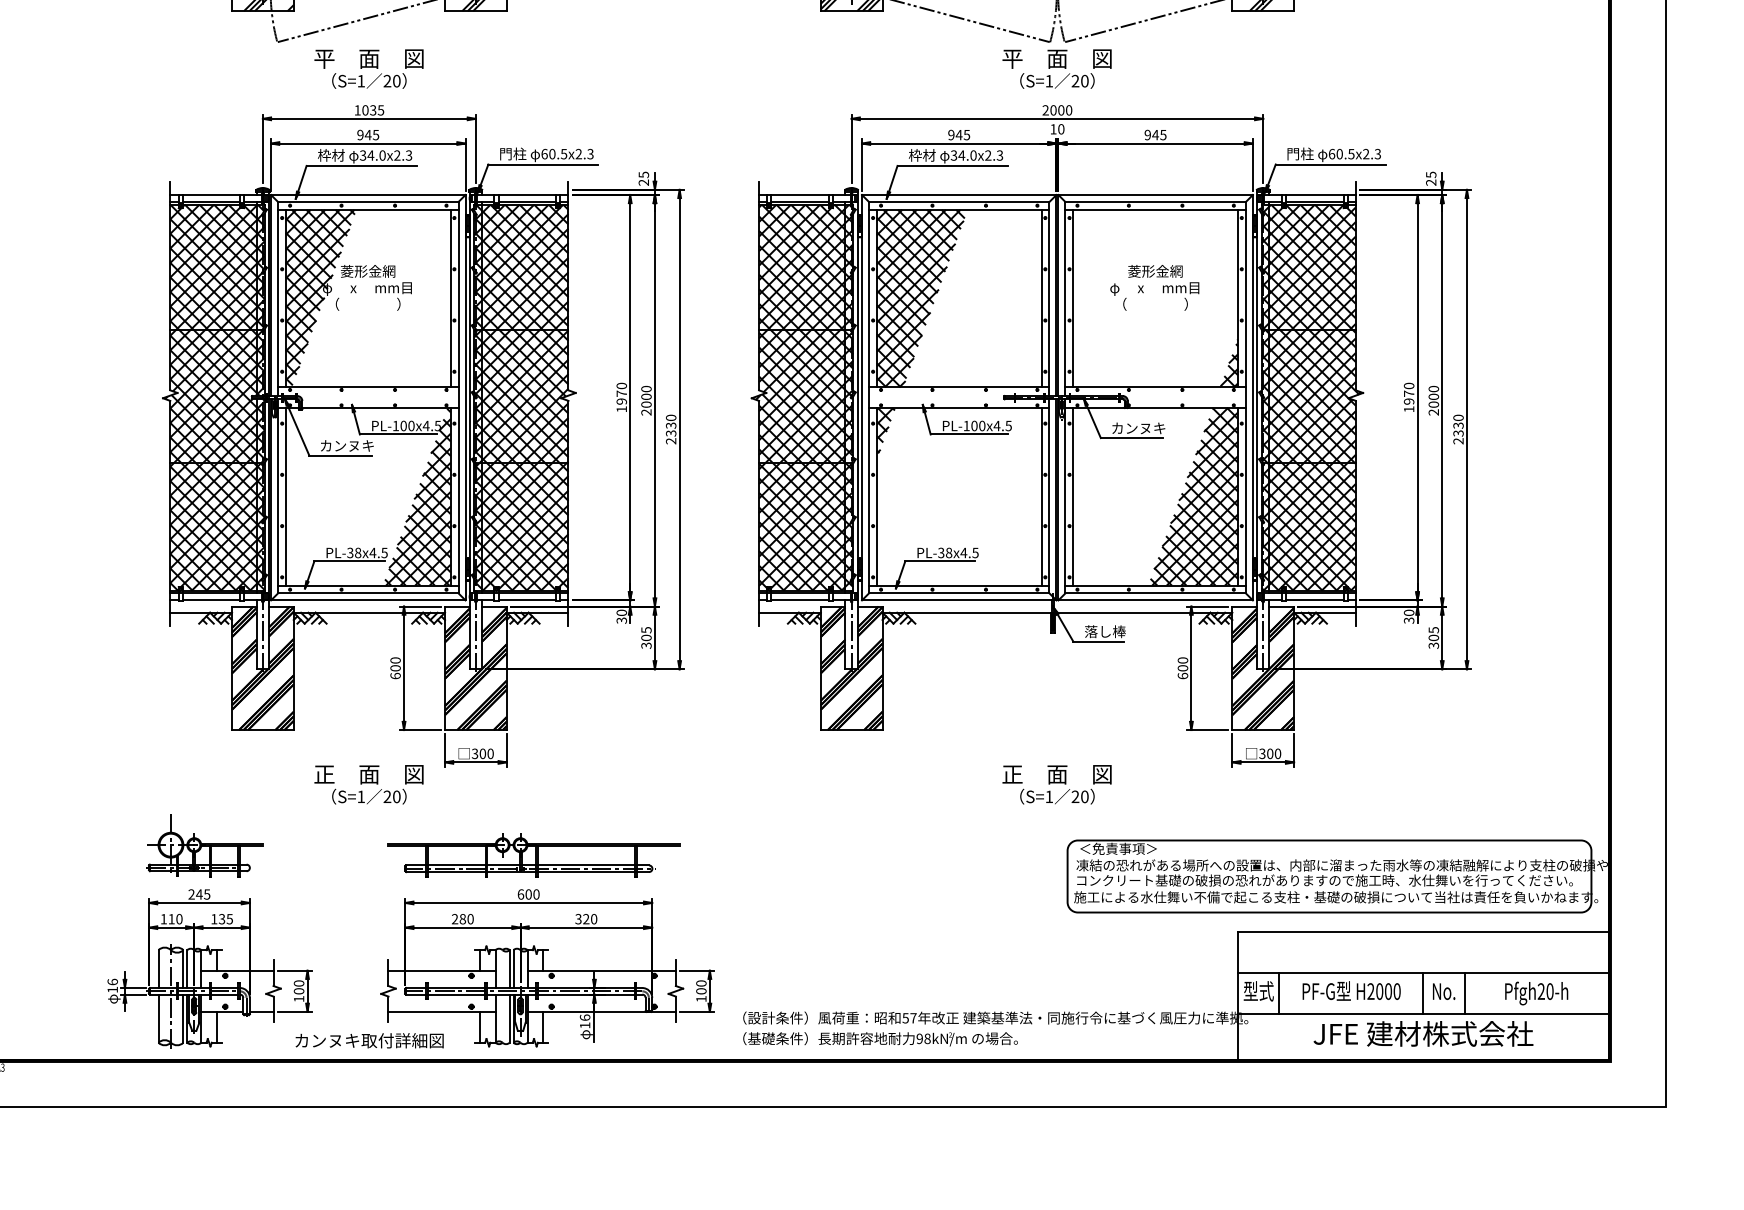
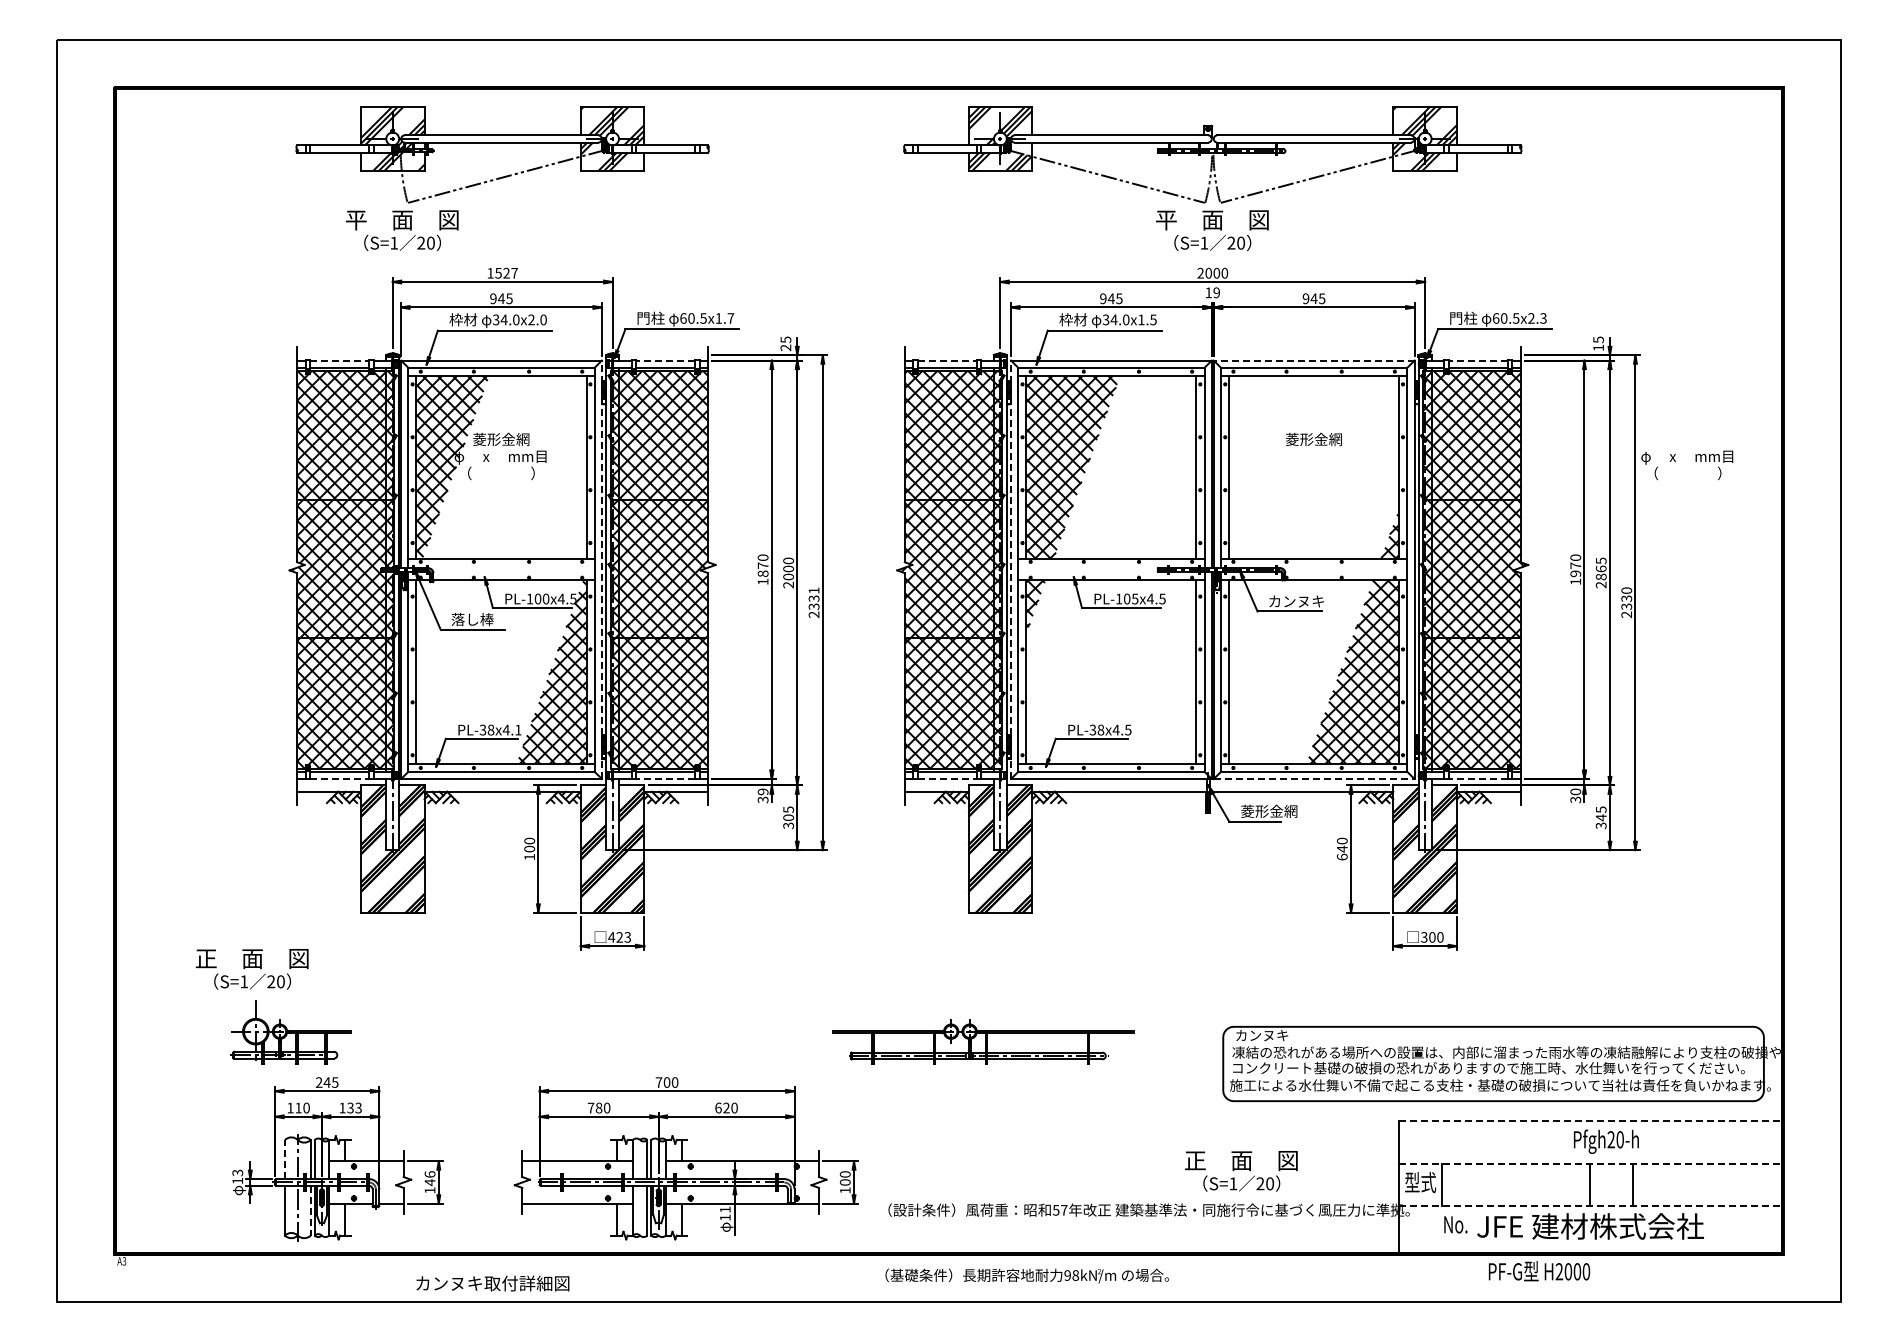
text: (369, 68) -> (402, 230), moved
text: (373, 109) -> (506, 272), 1035 -> 1527
text: (1061, 128) -> (1216, 292), 10 -> 19
text: (584, 154) -> (724, 318), 60.5x2.3 -> 60.5x1.7
text: (408, 155) -> (543, 319), 34.0x2.3 -> 34.0x2.0
text: (994, 155) -> (1147, 319), 34.0x2.3 -> 34.0x1.5
text: (1431, 182) -> (1598, 347), 25 -> 15
line: (211, 194) -> (339, 360), solid -> dashed
line: (527, 194) -> (665, 360), solid -> dashed
line: (800, 194) -> (947, 360), solid -> dashed
line: (1155, 194) -> (1313, 360), solid -> dashed
line: (1314, 194) -> (1478, 360), solid -> dashed
text: (1155, 296) -> (1687, 465), moved
text: (1433, 396) -> (1600, 568), 2000 -> 2865
line: (465, 397) -> (601, 569), solid -> dashed
line: (862, 397) -> (1011, 569), solid -> dashed
text: (621, 401) -> (762, 573), 1970 -> 1870
text: (670, 417) -> (813, 590), 2330 -> 2331
text: (981, 425) -> (1134, 598), PL-100x4.5 -> PL-105x4.5
text: (346, 445) -> (479, 619), カンヌキ -> 落し棒
text: (384, 552) -> (518, 729), PL-38x4.5 -> PL-38x4.1
line: (211, 600) -> (339, 779), solid -> dashed
line: (527, 600) -> (665, 779), solid -> dashed
line: (800, 600) -> (947, 779), solid -> dashed
line: (1156, 600) -> (1314, 779), solid -> dashed
line: (1314, 600) -> (1478, 779), solid -> dashed
text: (622, 612) -> (763, 791), 30 -> 39
text: (1112, 630) -> (1269, 810), 落し棒 -> 菱形金網
text: (1433, 637) -> (1600, 817), 305 -> 345
text: (1182, 667) -> (1341, 848), 600 -> 640
text: (395, 675) -> (529, 856), 600 -> 100
text: (482, 753) -> (619, 937), 300 -> 423
text: (369, 784) -> (252, 969), moved
text: (1057, 784) -> (1241, 1171), moved
part: (204, 845) -> (290, 1032), moved
text: (1118, 848) -> (1275, 1035), ＜免責事項＞ -> カンヌキ
part: (533, 854) -> (983, 1041), moved
text: (520, 894) -> (658, 1082), 600 -> 700
text: (229, 918) -> (358, 1107), 135 -> 133
text: (454, 918) -> (590, 1107), 280 -> 780
text: (578, 918) -> (718, 1107), 320 -> 620
line: (1423, 932) -> (1590, 1121), solid -> dashed
line: (159, 969) -> (285, 1159), solid -> dashed
line: (1423, 972) -> (1590, 1163), solid -> dashed
text: (112, 981) -> (237, 1172), 16 -> 13
text: (298, 987) -> (429, 1178), 100 -> 146
text: (1351, 991) -> (1539, 1271), moved
text: (1443, 991) -> (1455, 1224), moved
text: (1535, 993) -> (1605, 1141), moved
line: (1423, 1014) -> (1590, 1206), solid -> dashed
text: (584, 1017) -> (724, 1209), 16 -> 11
line: (183, 1018) -> (310, 1210), solid -> dashed
text: (879, 1038) -> (1026, 1275), moved
text: (369, 1040) -> (492, 1283), moved

